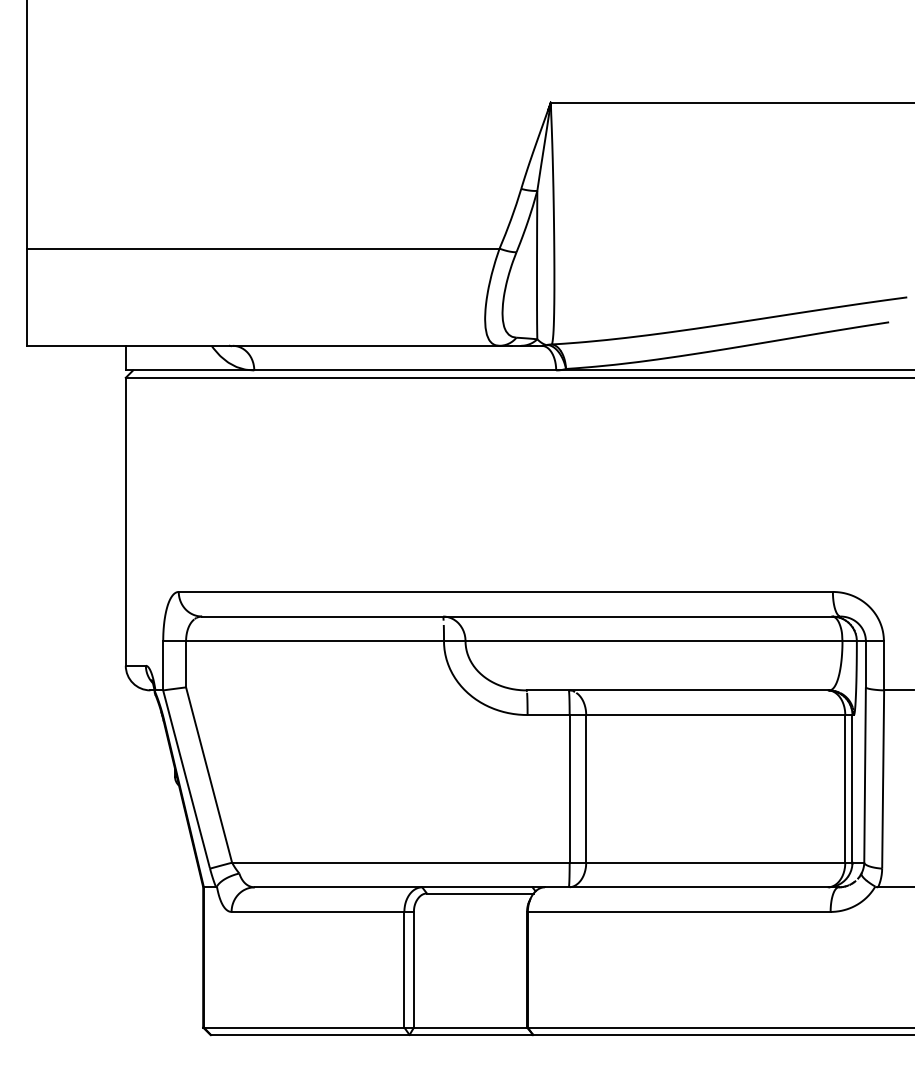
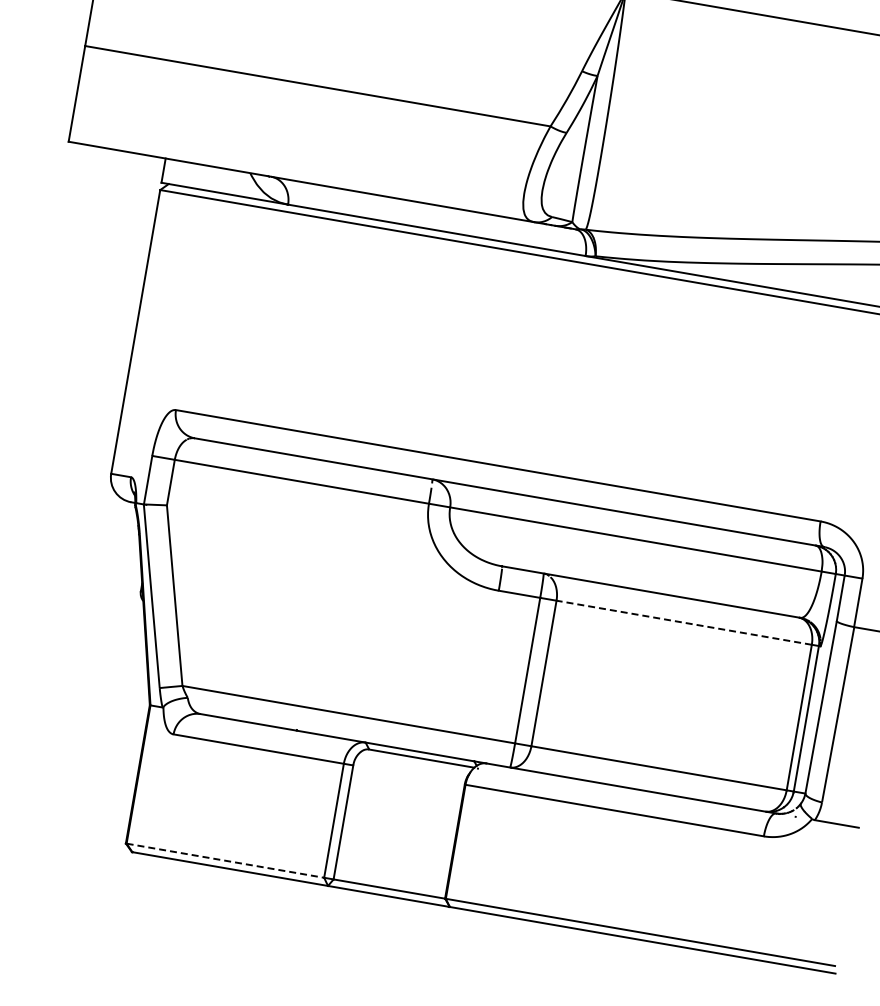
line: (715, 715) -> (683, 623), solid -> dashed
line: (304, 1027) -> (225, 860), solid -> dashed

